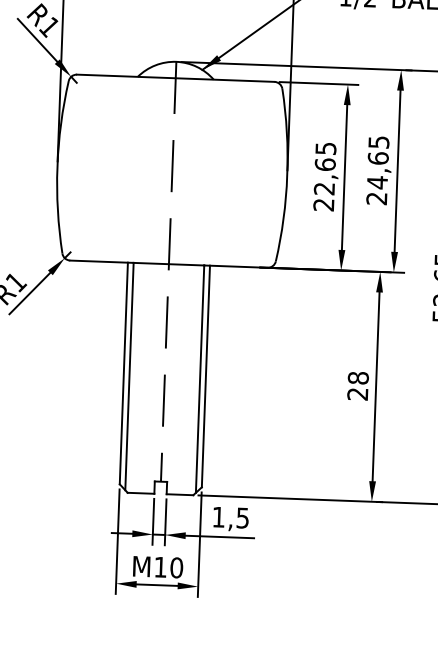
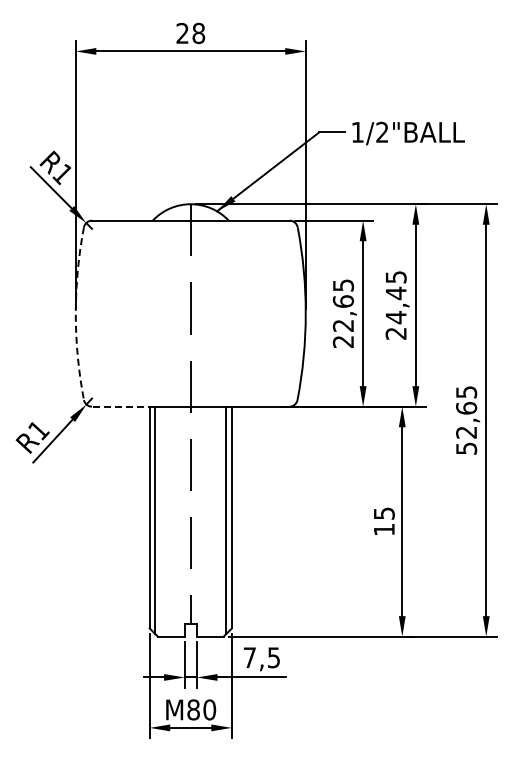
text: (377, 158) -> (395, 293), 24,65 -> 24,45
arc: (57, 166) -> (75, 313), solid -> dashed
line: (101, 261) -> (123, 406), solid -> dashed
text: (357, 385) -> (383, 521), 28 -> 15
text: (218, 516) -> (249, 657), 1,5 -> 7,5
text: (160, 566) -> (193, 709), M10 -> M80

